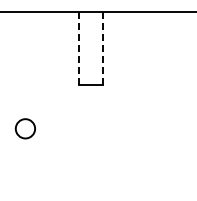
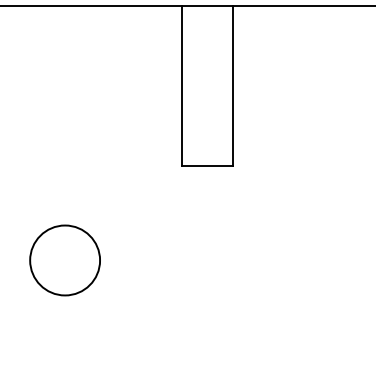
line: (79, 48) -> (182, 86), dashed -> solid
line: (102, 48) -> (232, 86), dashed -> solid
circle: (25, 128) -> (65, 259), size x1.67

